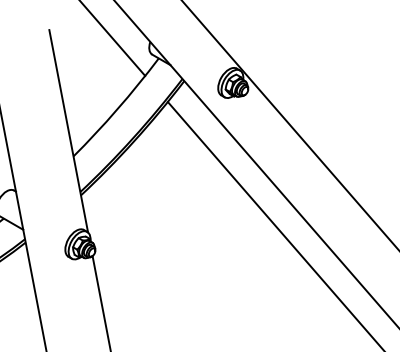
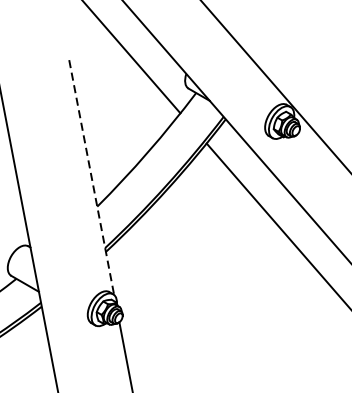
line: (68, 131) -> (91, 177), solid -> dashed

